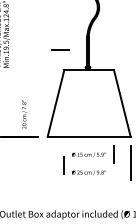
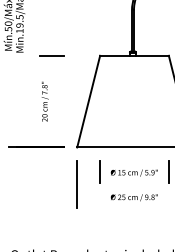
line: (60, 49) -> (52, 54), moved
text: (24, 114) -> (45, 101), moved
line: (47, 163) -> (76, 184), added
line: (63, 165) -> (99, 172), moved

